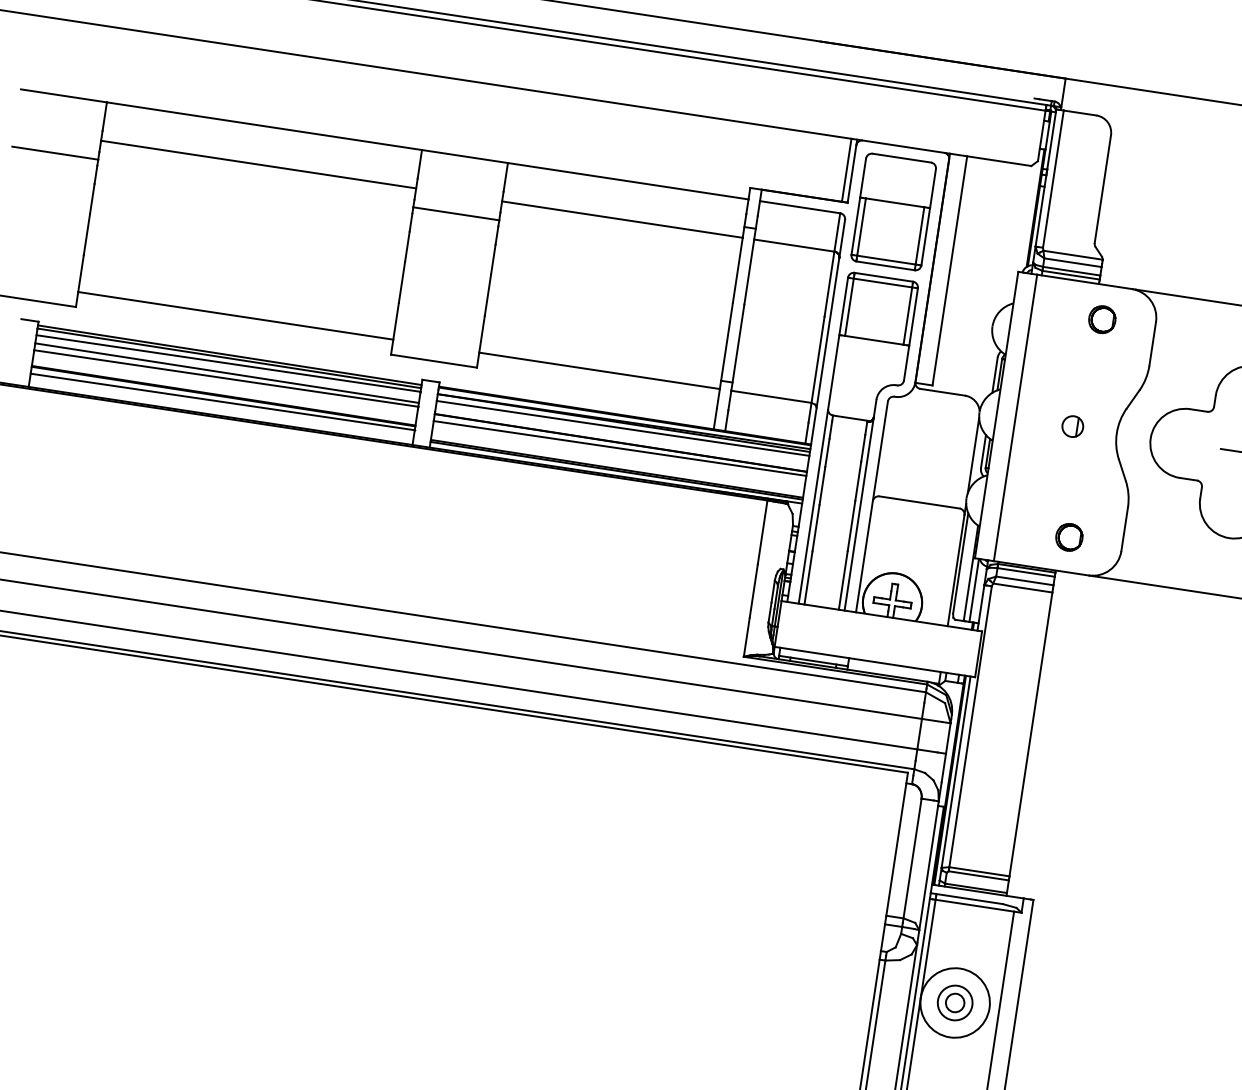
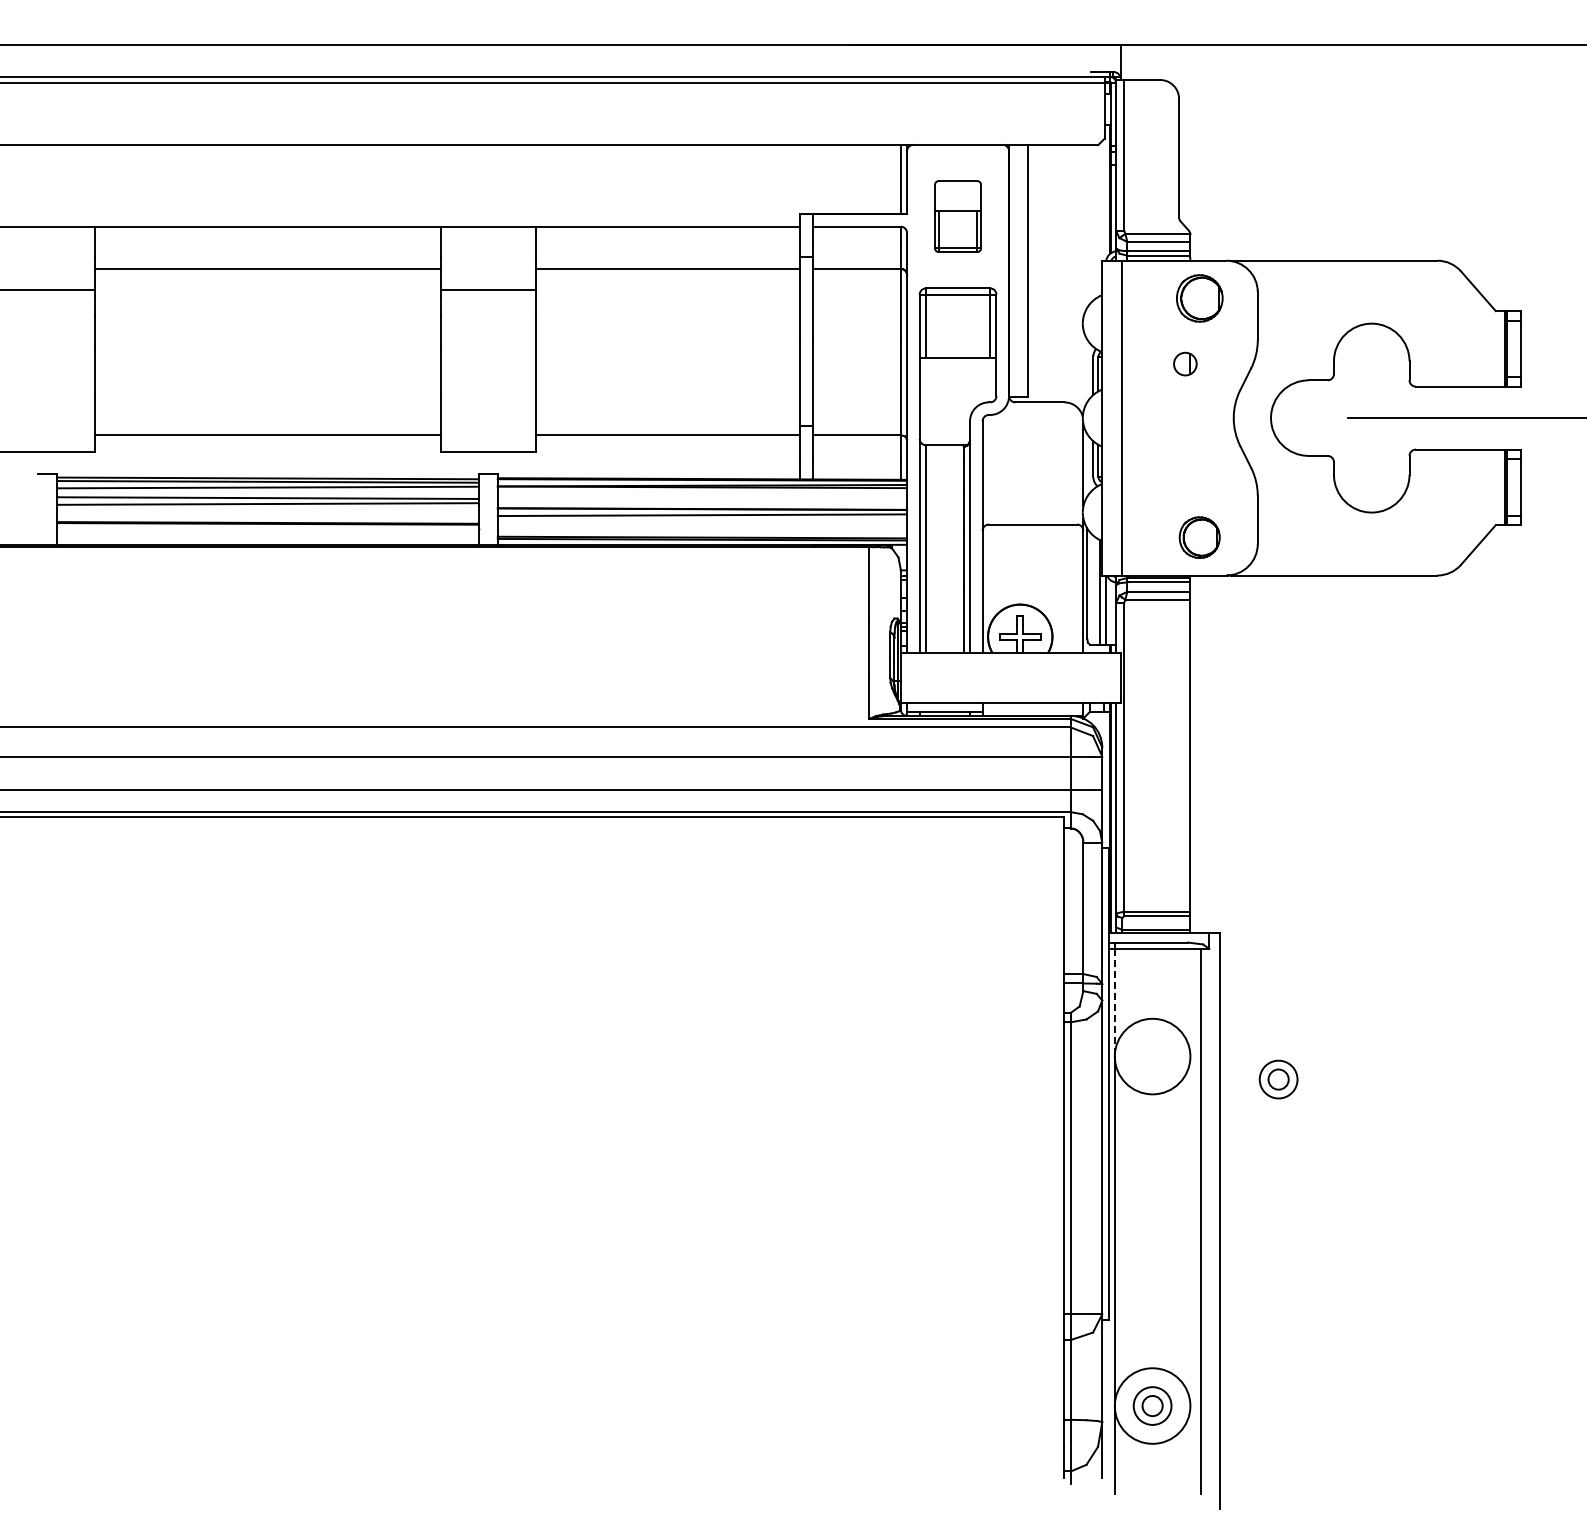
part: (893, 211) -> (957, 216), size x0.6
part: (1102, 319) -> (1199, 298), size x1.6
line: (222, 401) -> (267, 529), removed
part: (1073, 426) -> (1185, 363), moved
line: (623, 427) -> (702, 492), removed
part: (1069, 537) -> (1199, 537), size x1.4
line: (927, 948) -> (1114, 1002), solid -> dashed
part: (955, 1002) -> (1278, 1079), moved

